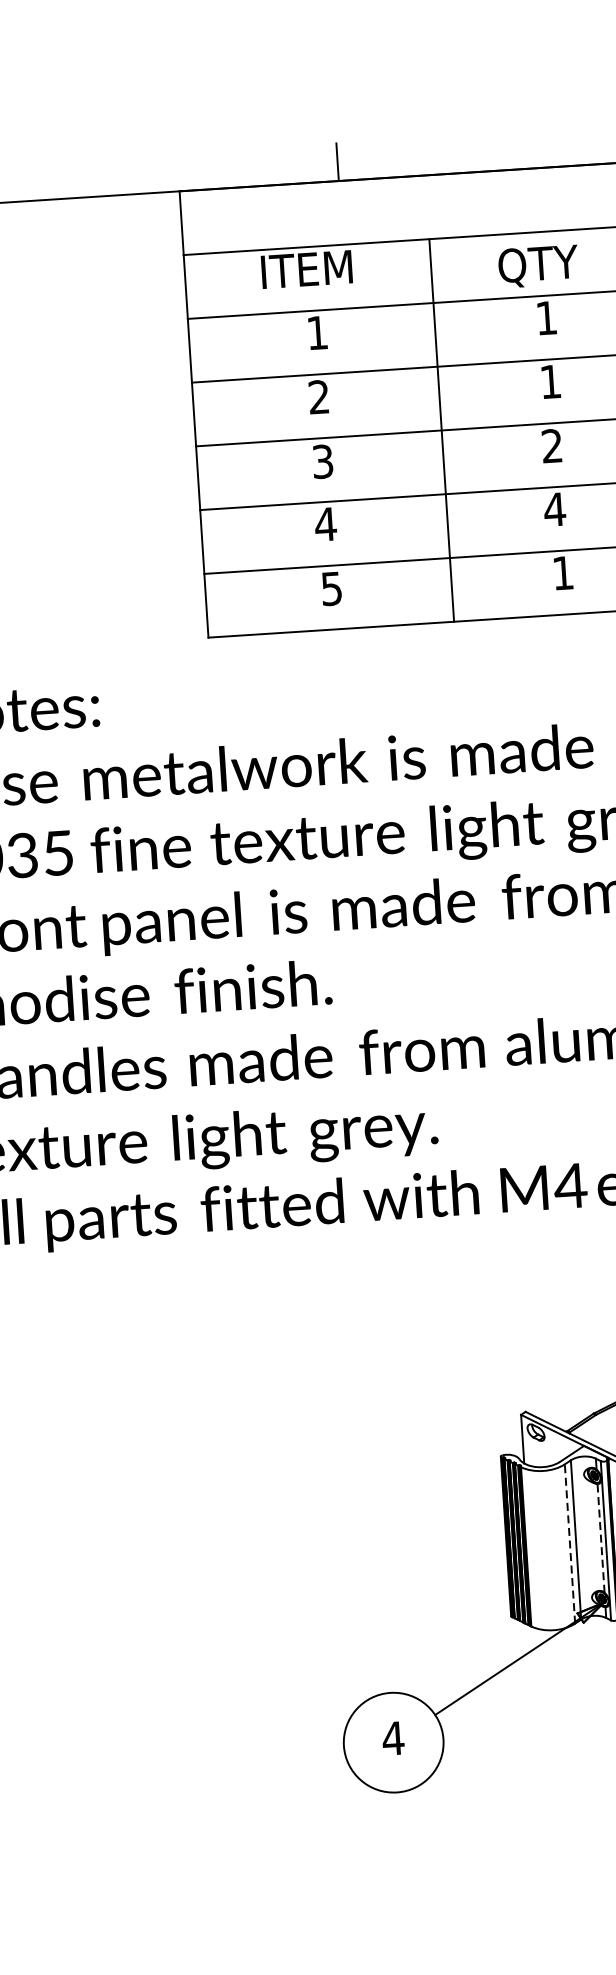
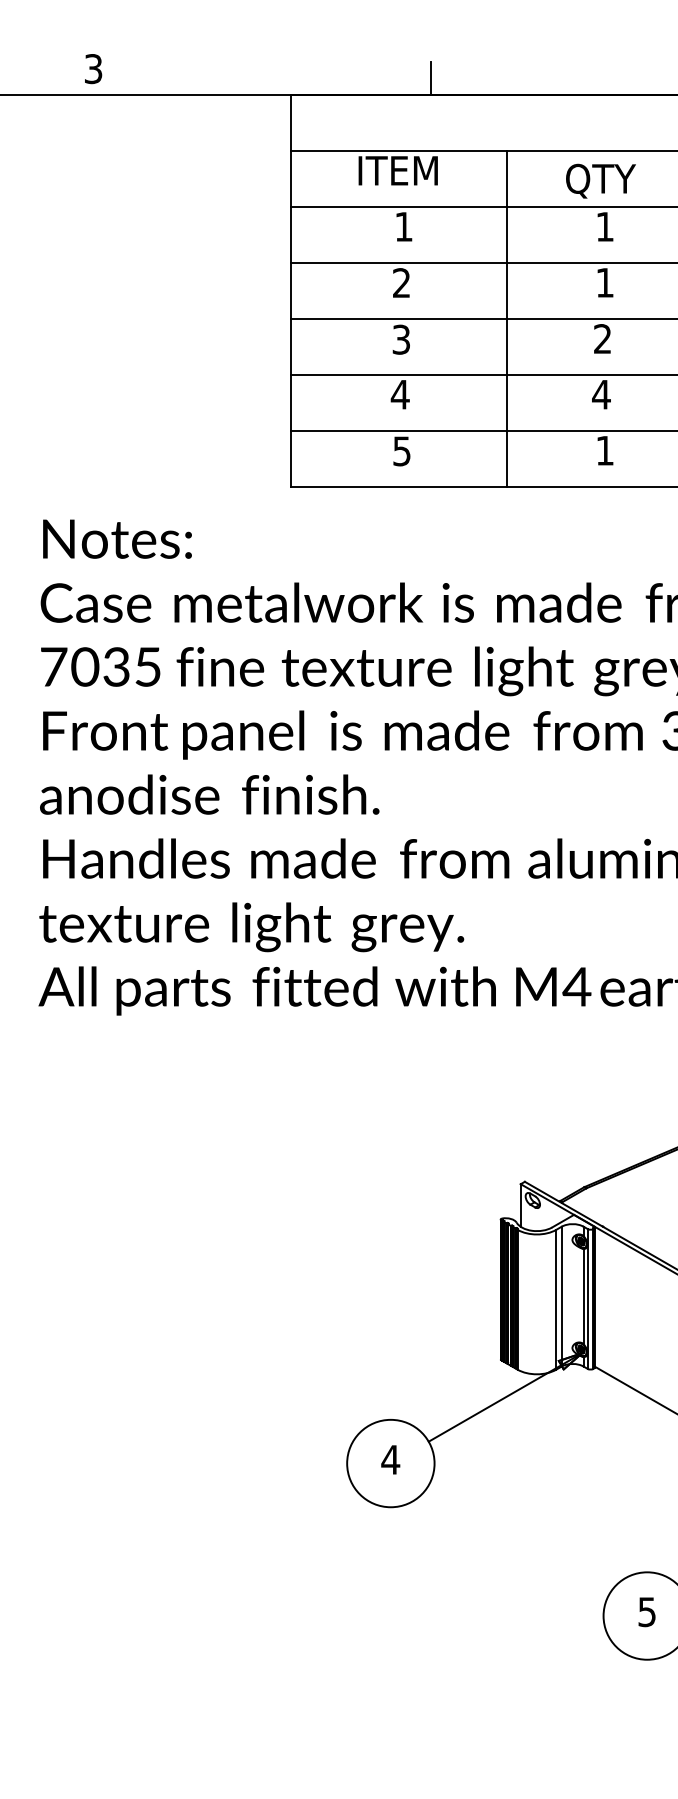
line: (600, 1538) -> (583, 1296), dashed -> solid
line: (570, 1543) -> (556, 1299), dashed -> solid

